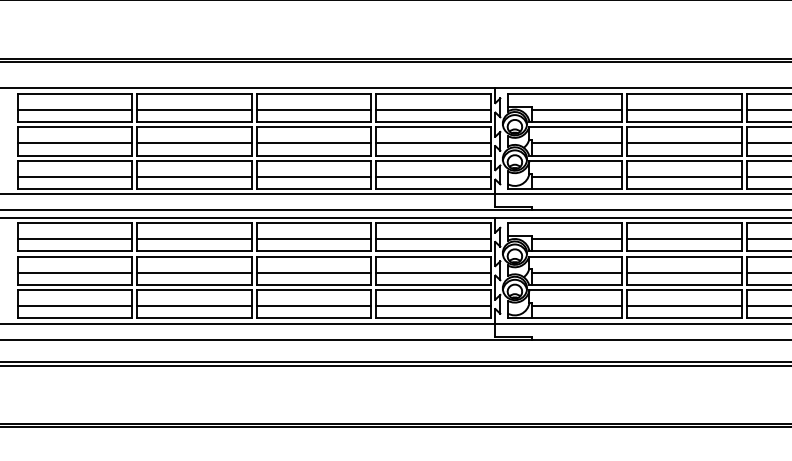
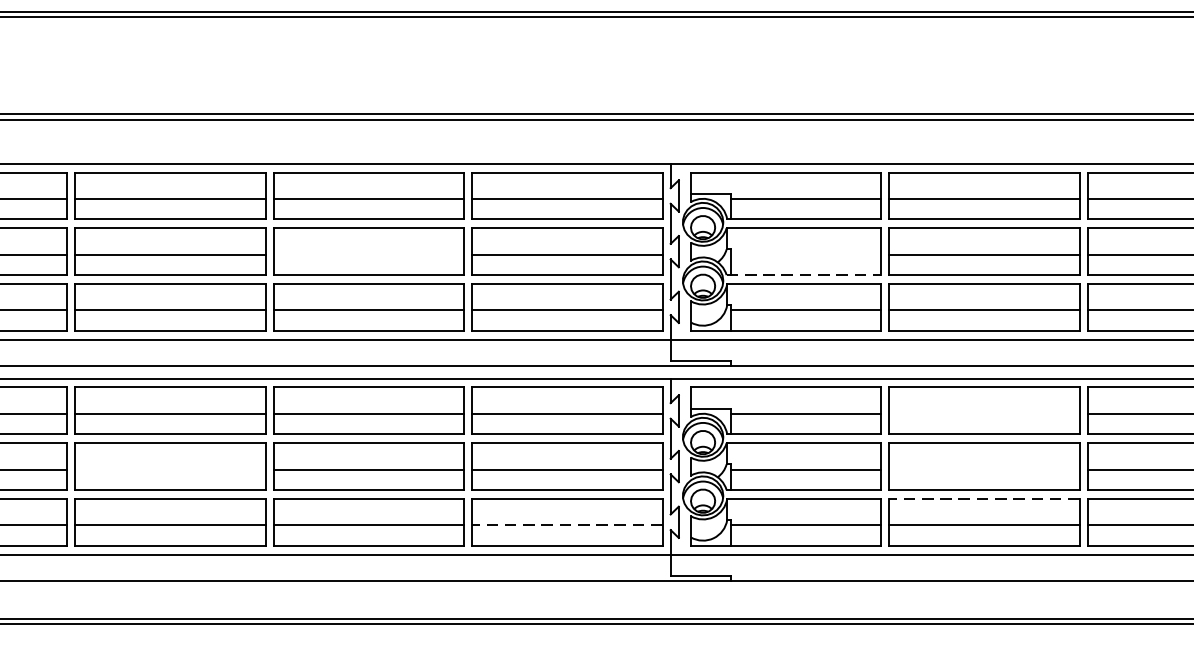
line: (313, 143) -> (368, 255), removed
line: (577, 143) -> (806, 255), removed
line: (575, 155) -> (803, 275), solid -> dashed
line: (684, 239) -> (984, 414), removed
line: (194, 272) -> (170, 469), removed
line: (684, 272) -> (984, 469), removed
line: (683, 290) -> (983, 499), solid -> dashed
line: (432, 306) -> (566, 525), solid -> dashed

